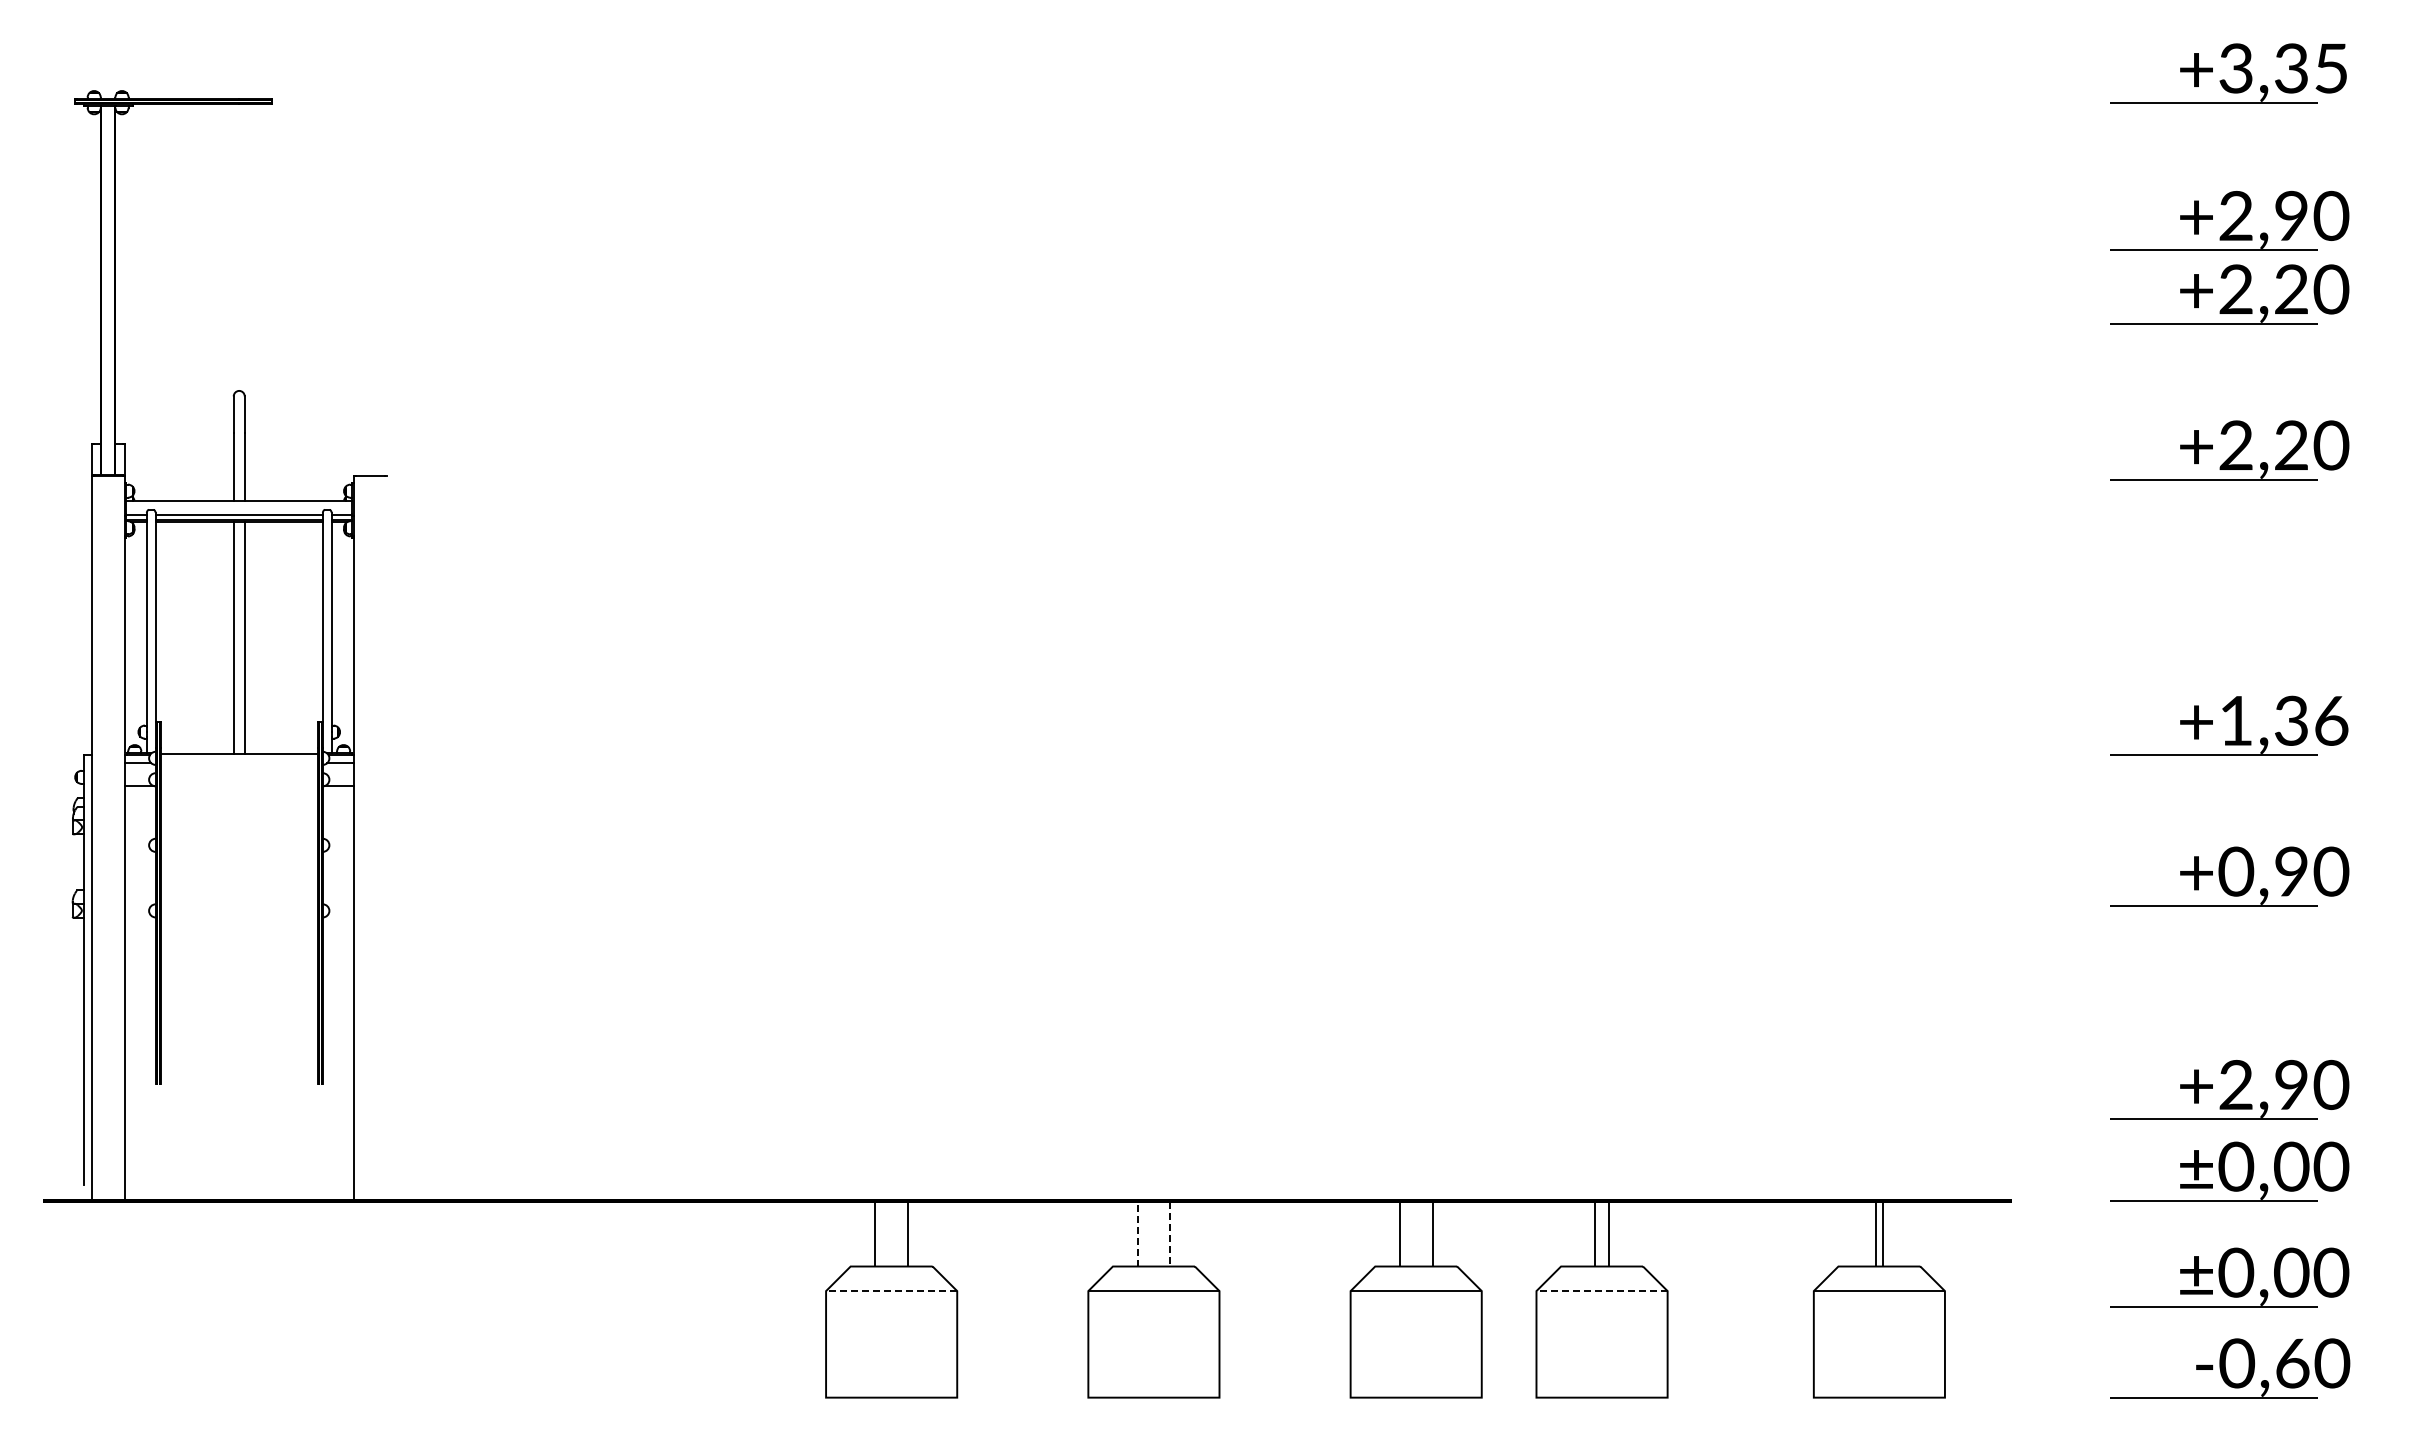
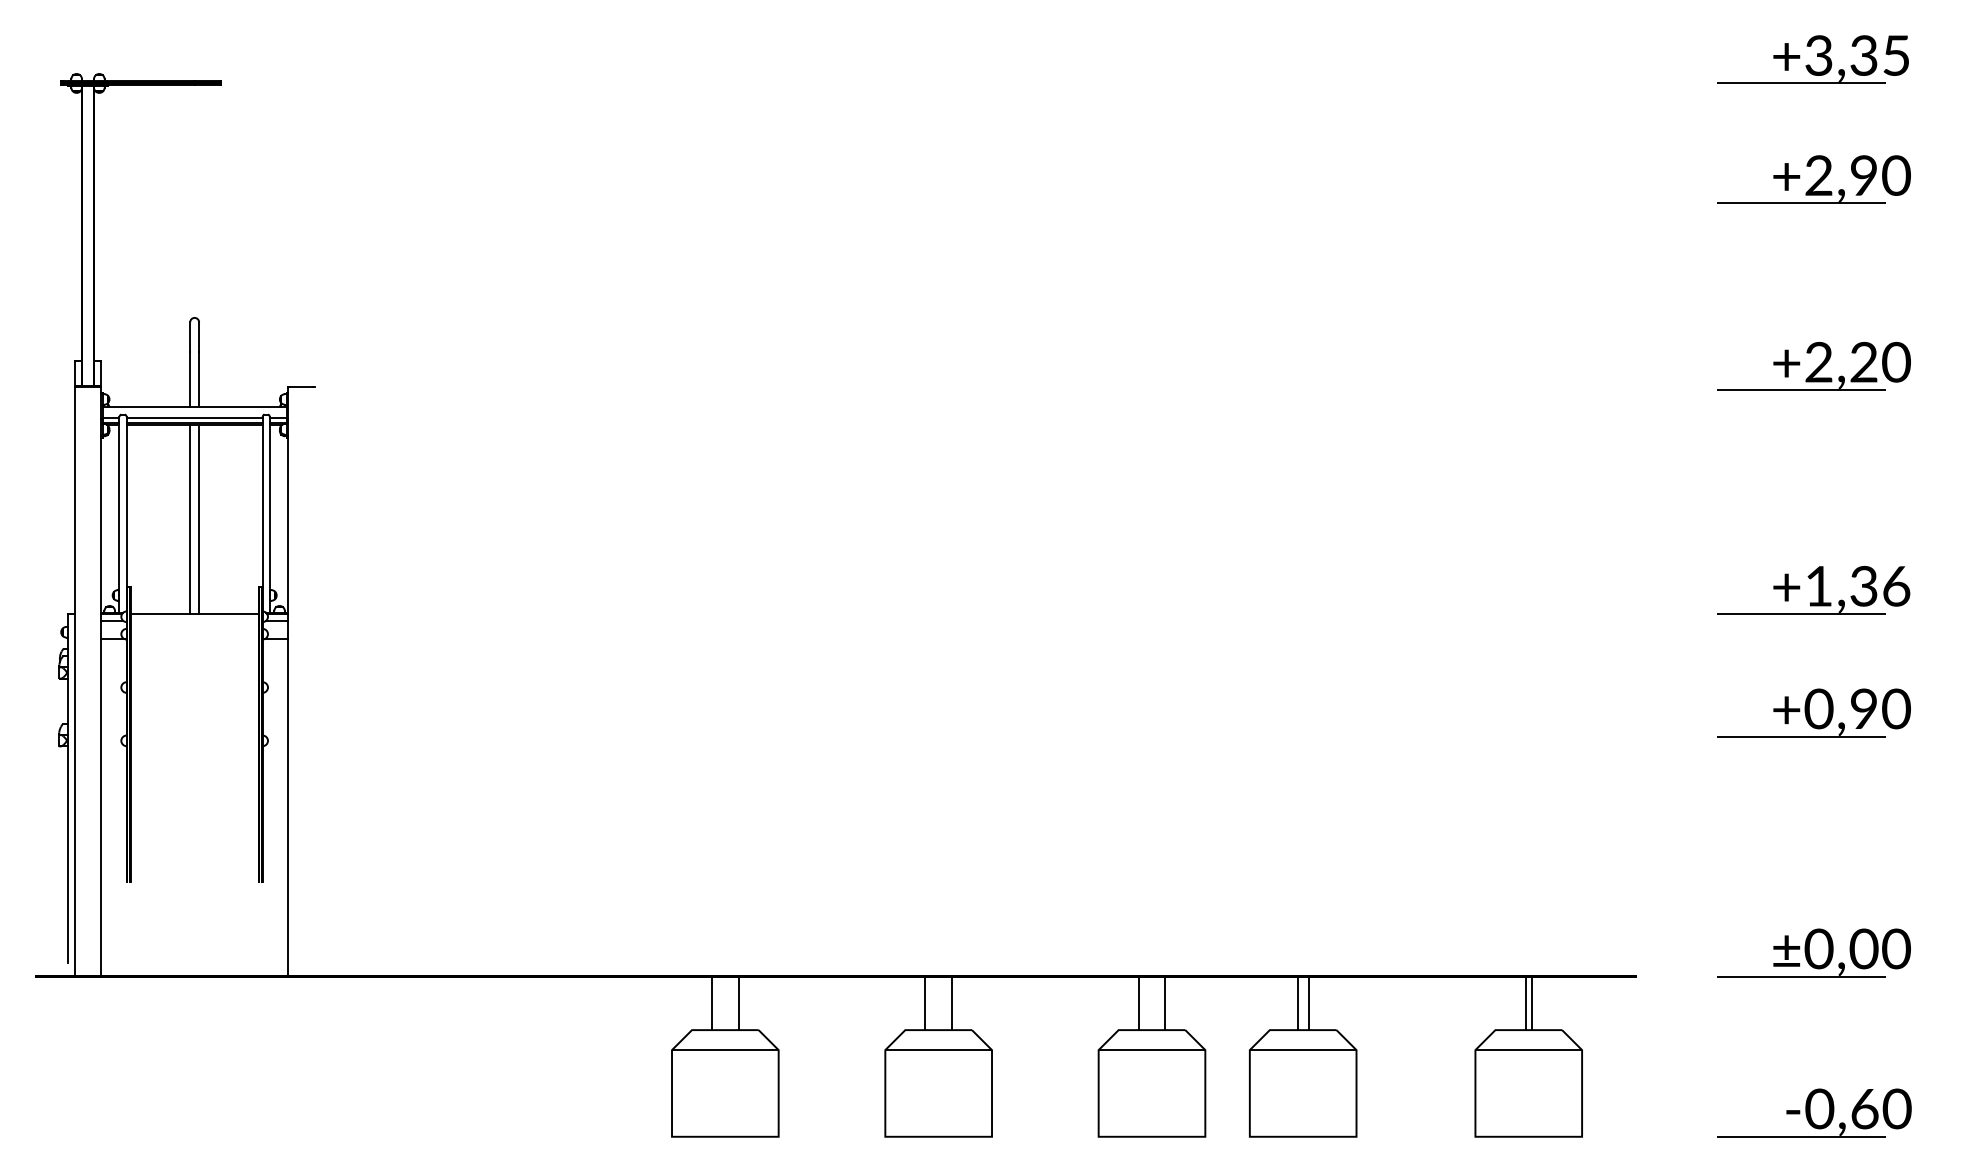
part: (2229, 294) -> (1813, 239), removed
part: (2229, 1089) -> (1813, 886), removed
line: (1154, 1200) -> (939, 976), dashed -> solid
part: (2229, 1277) -> (1813, 1039), removed
line: (891, 1291) -> (725, 1050), dashed -> solid
line: (1602, 1291) -> (1303, 1050), dashed -> solid

